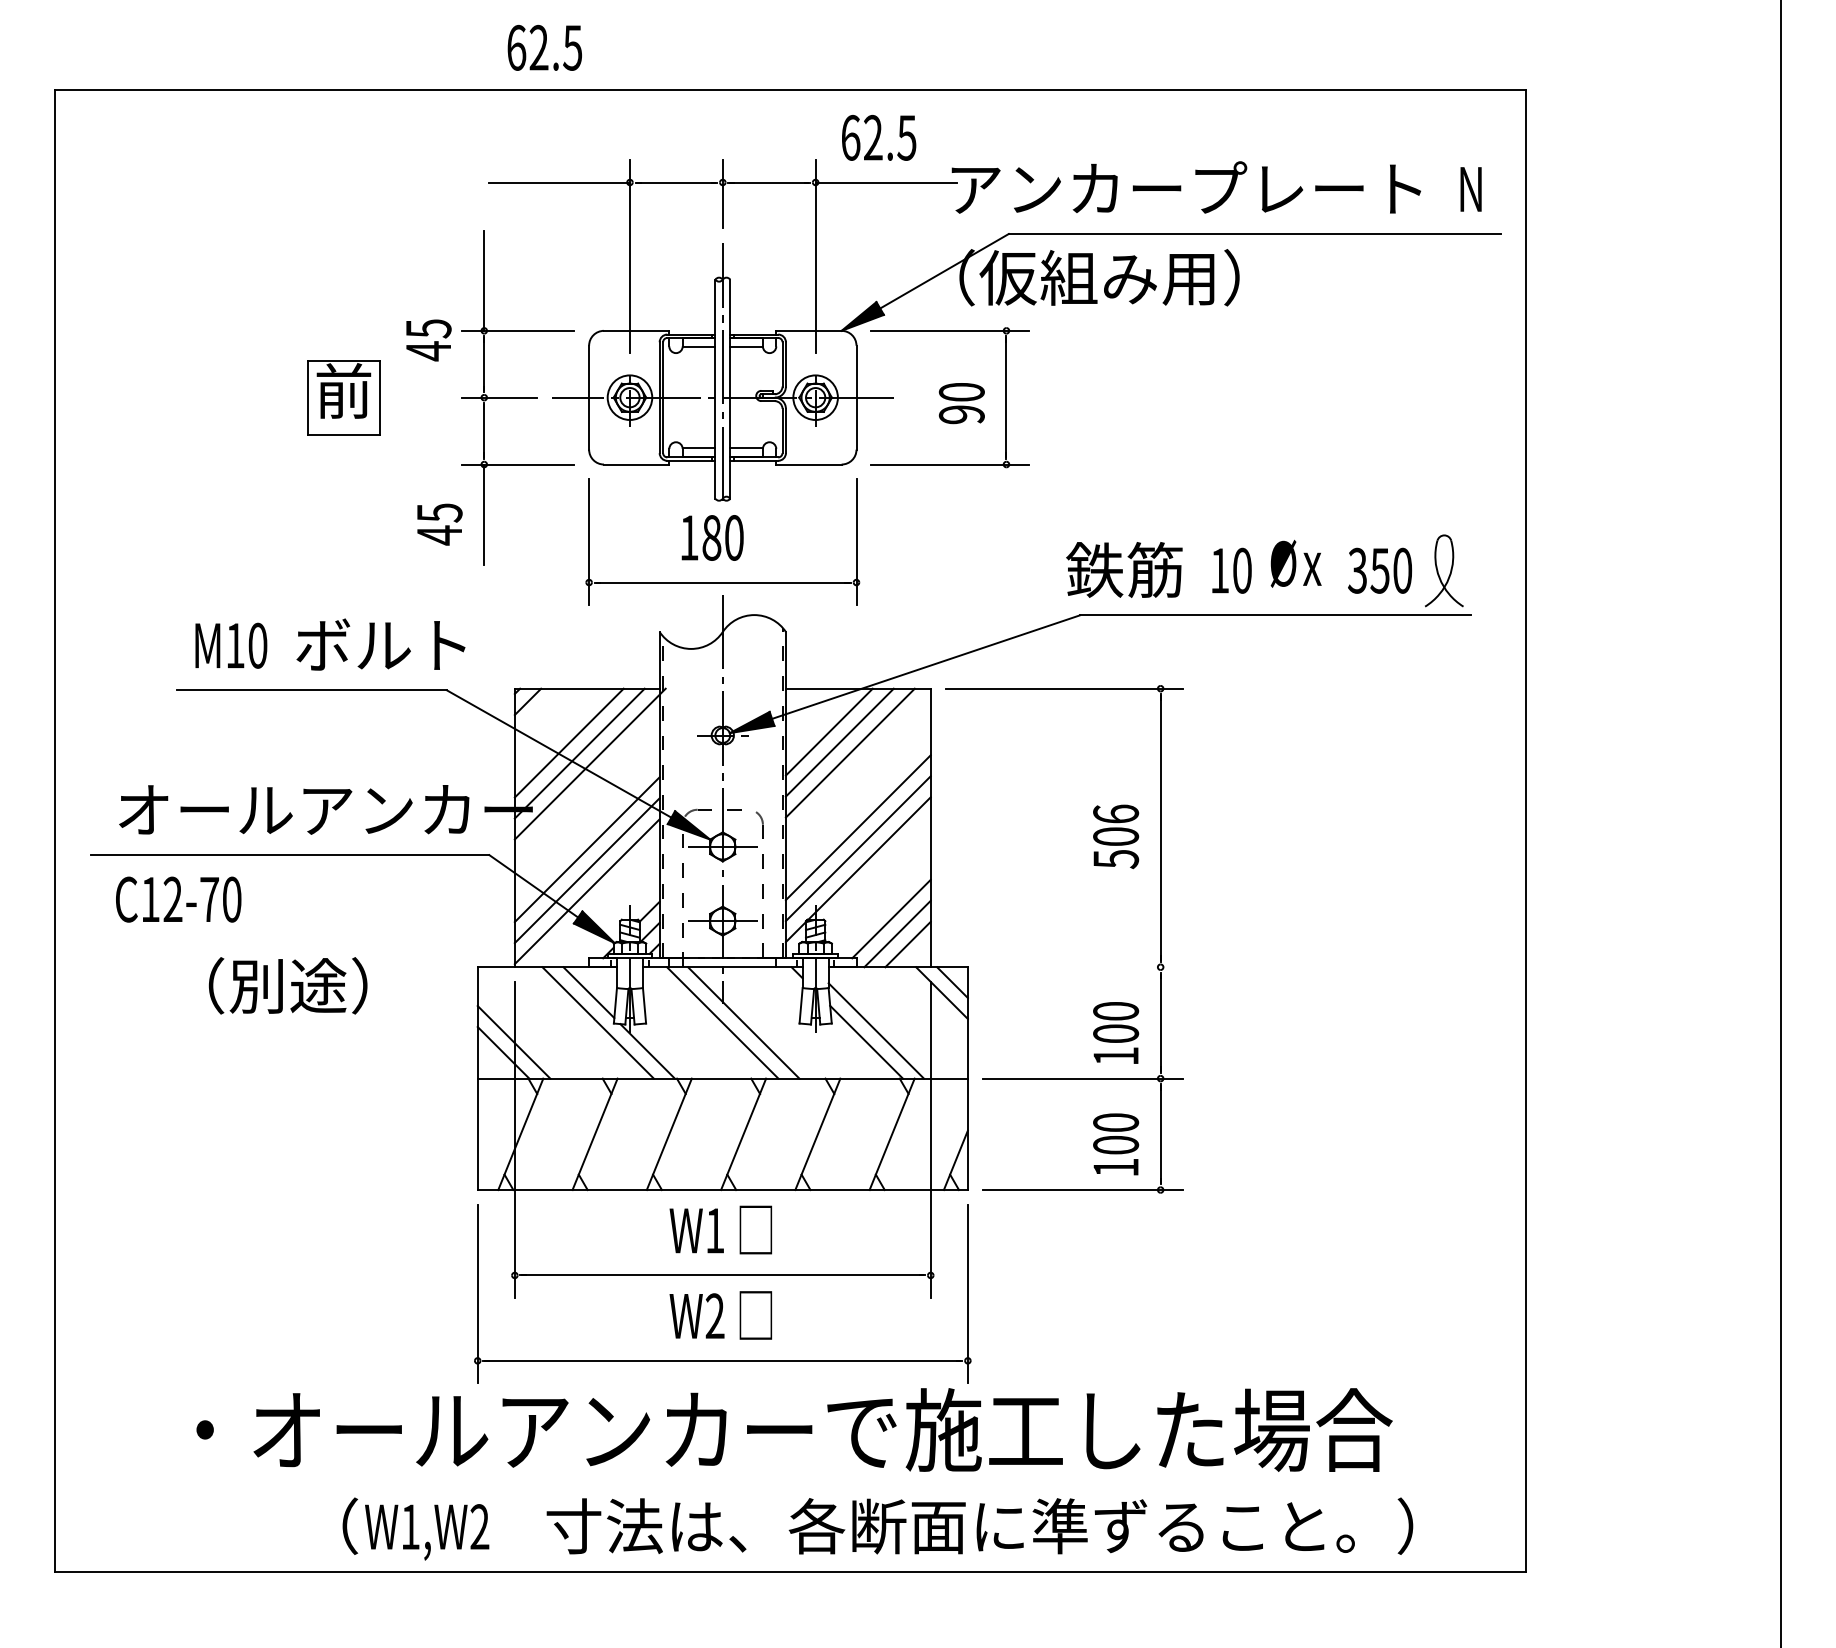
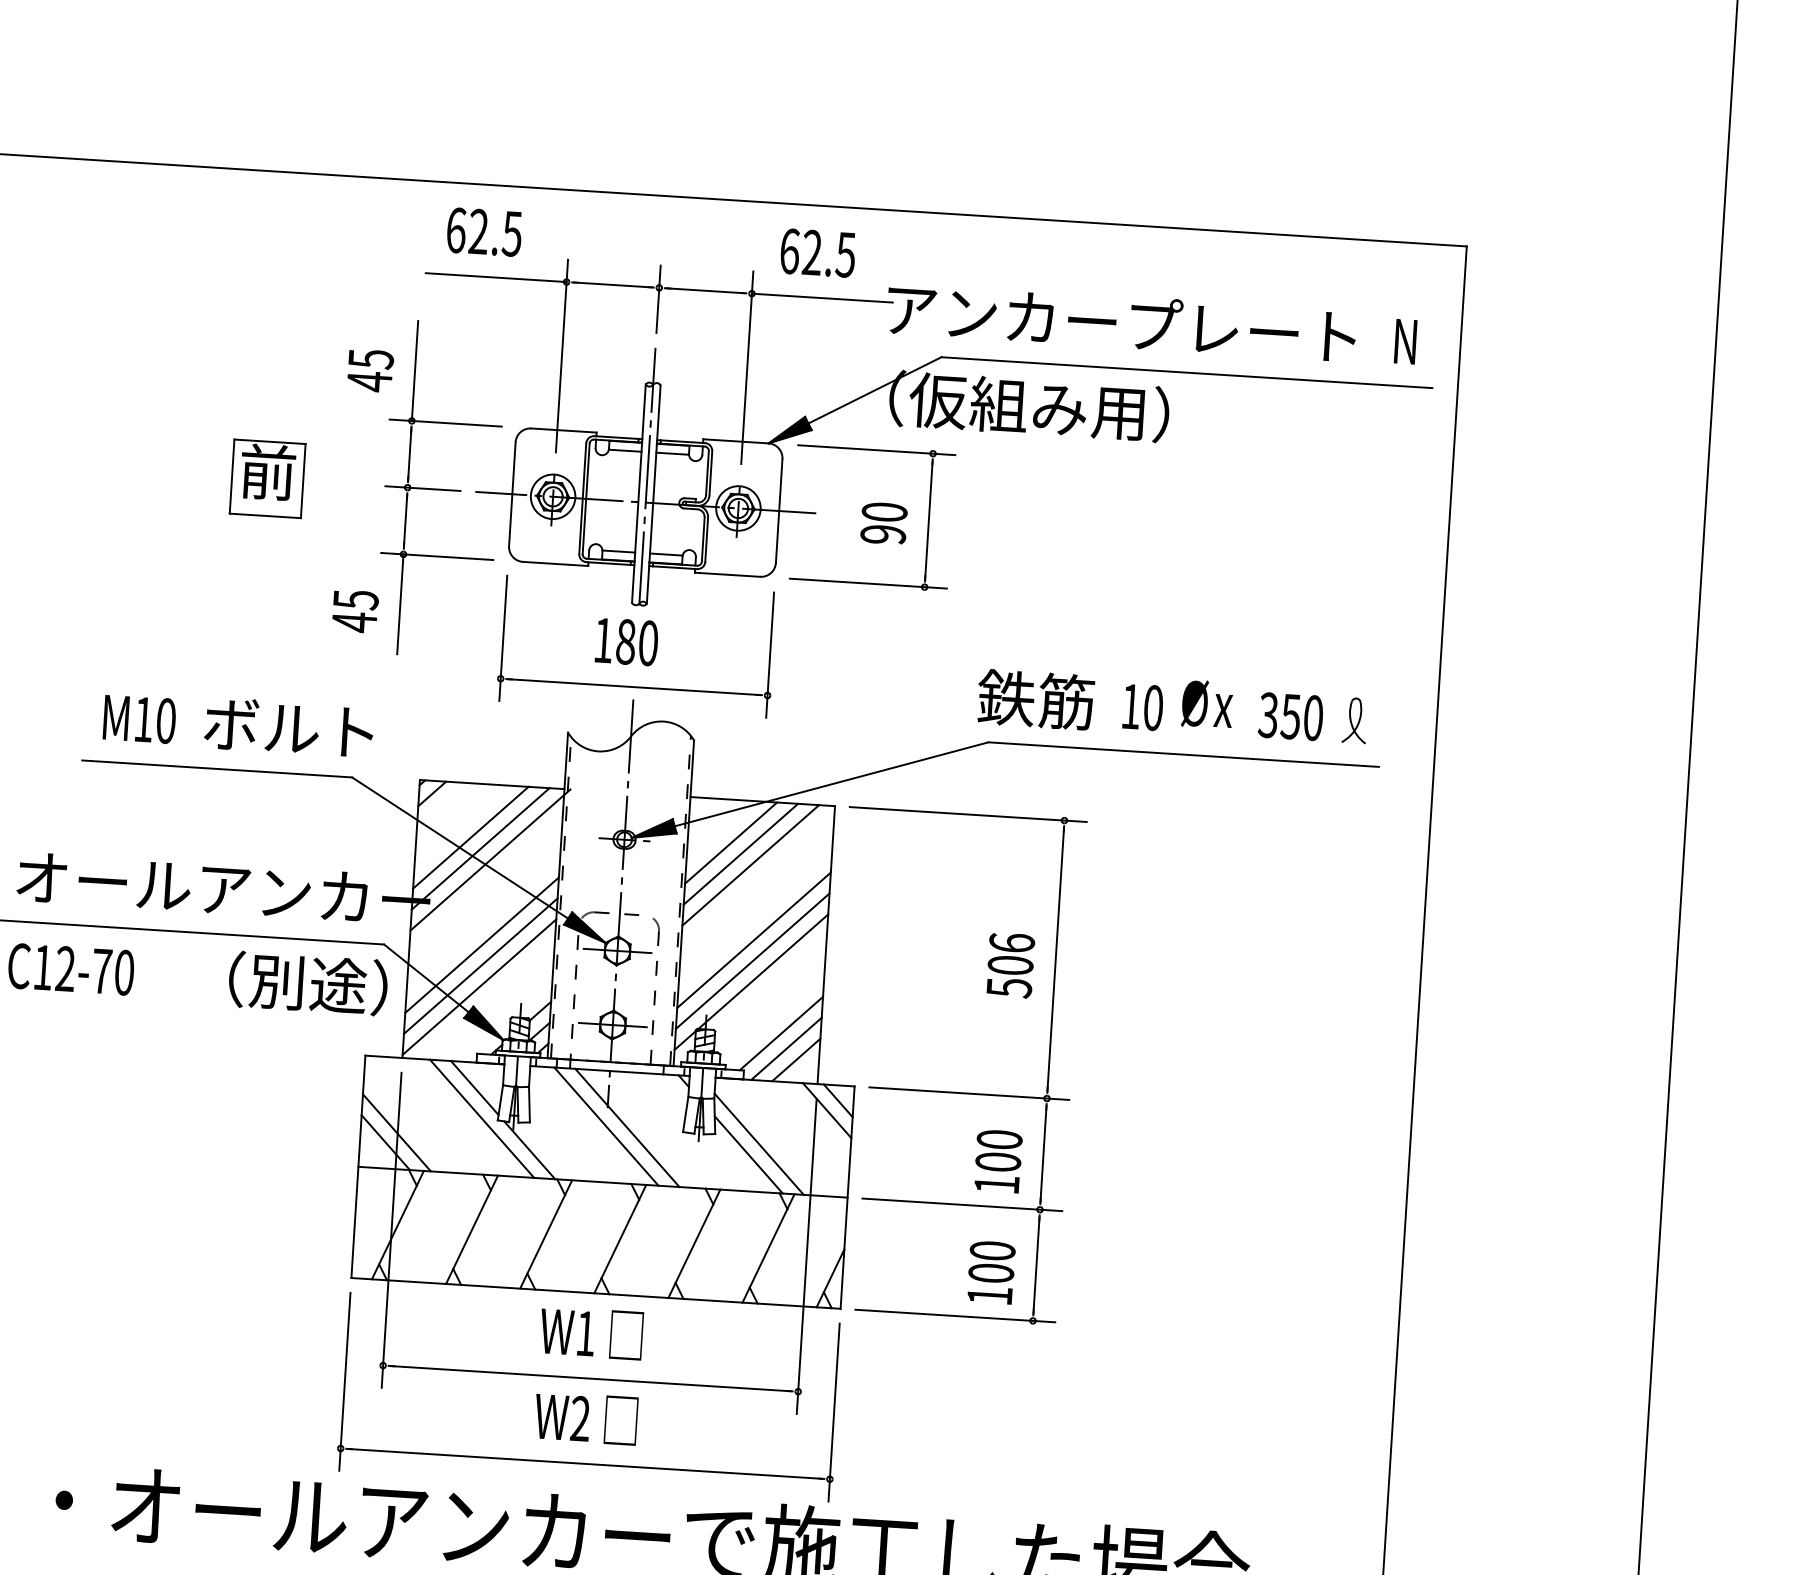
text: (544, 47) -> (484, 231), moved
text: (428, 340) -> (370, 370), moved
part: (1444, 570) -> (1355, 720), size x0.62
line: (1082, 967) -> (968, 1093), added
text: (287, 985) -> (307, 983), moved

